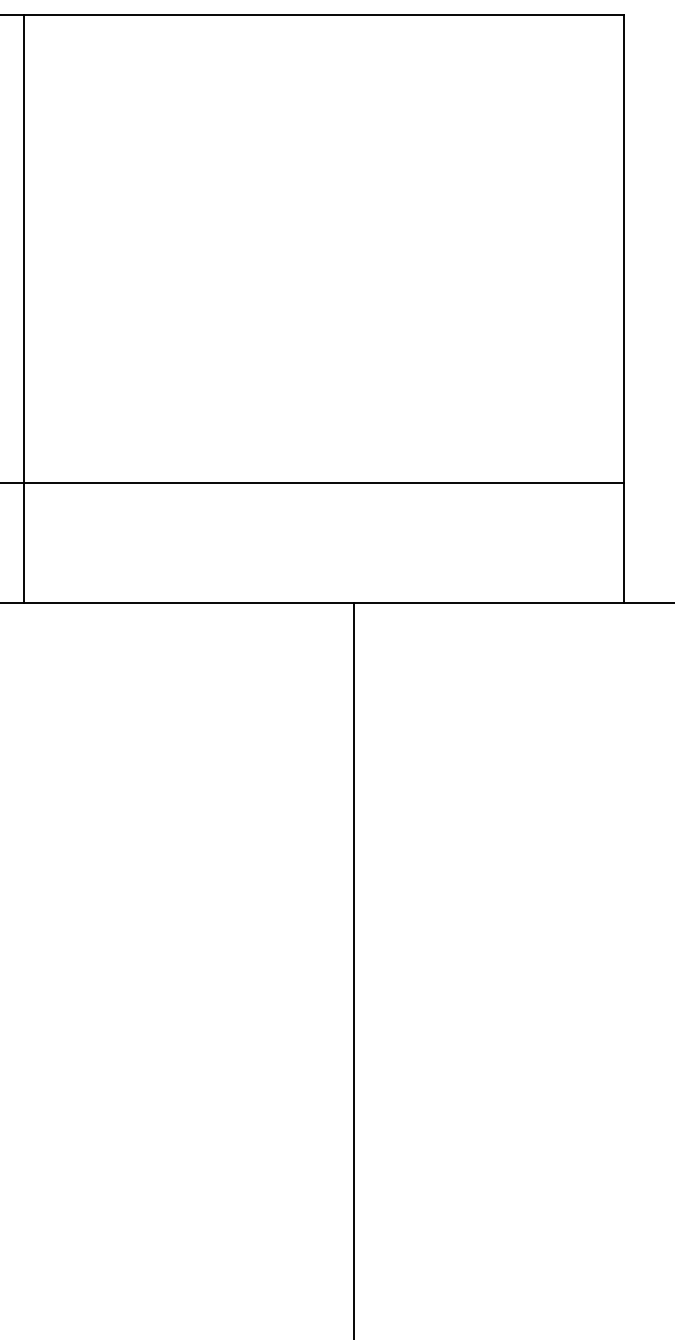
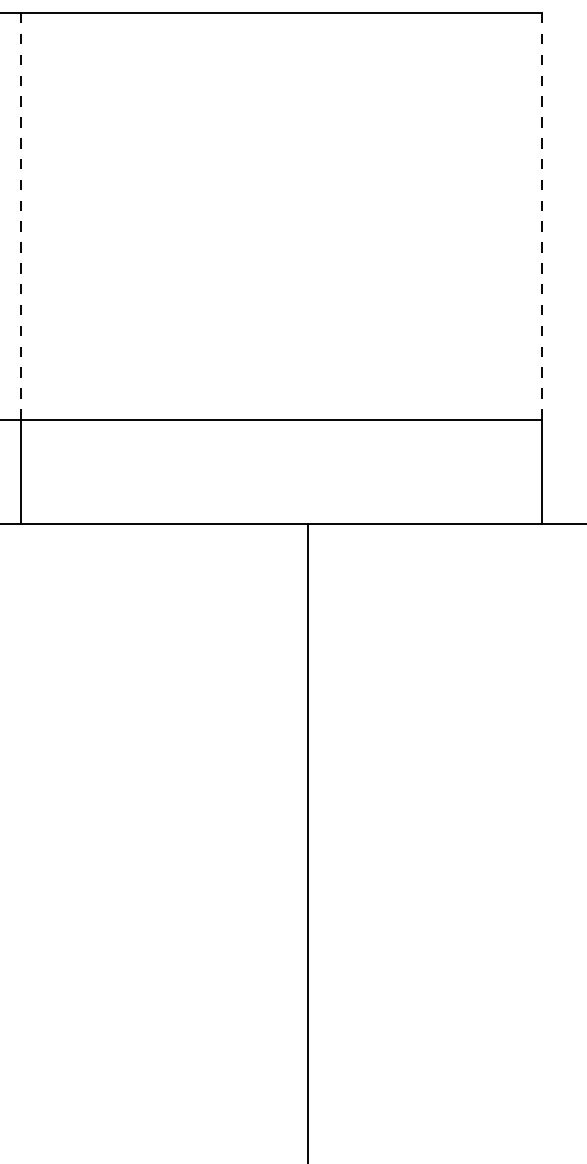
line: (23, 249) -> (20, 216), solid -> dashed
line: (623, 249) -> (542, 216), solid -> dashed

